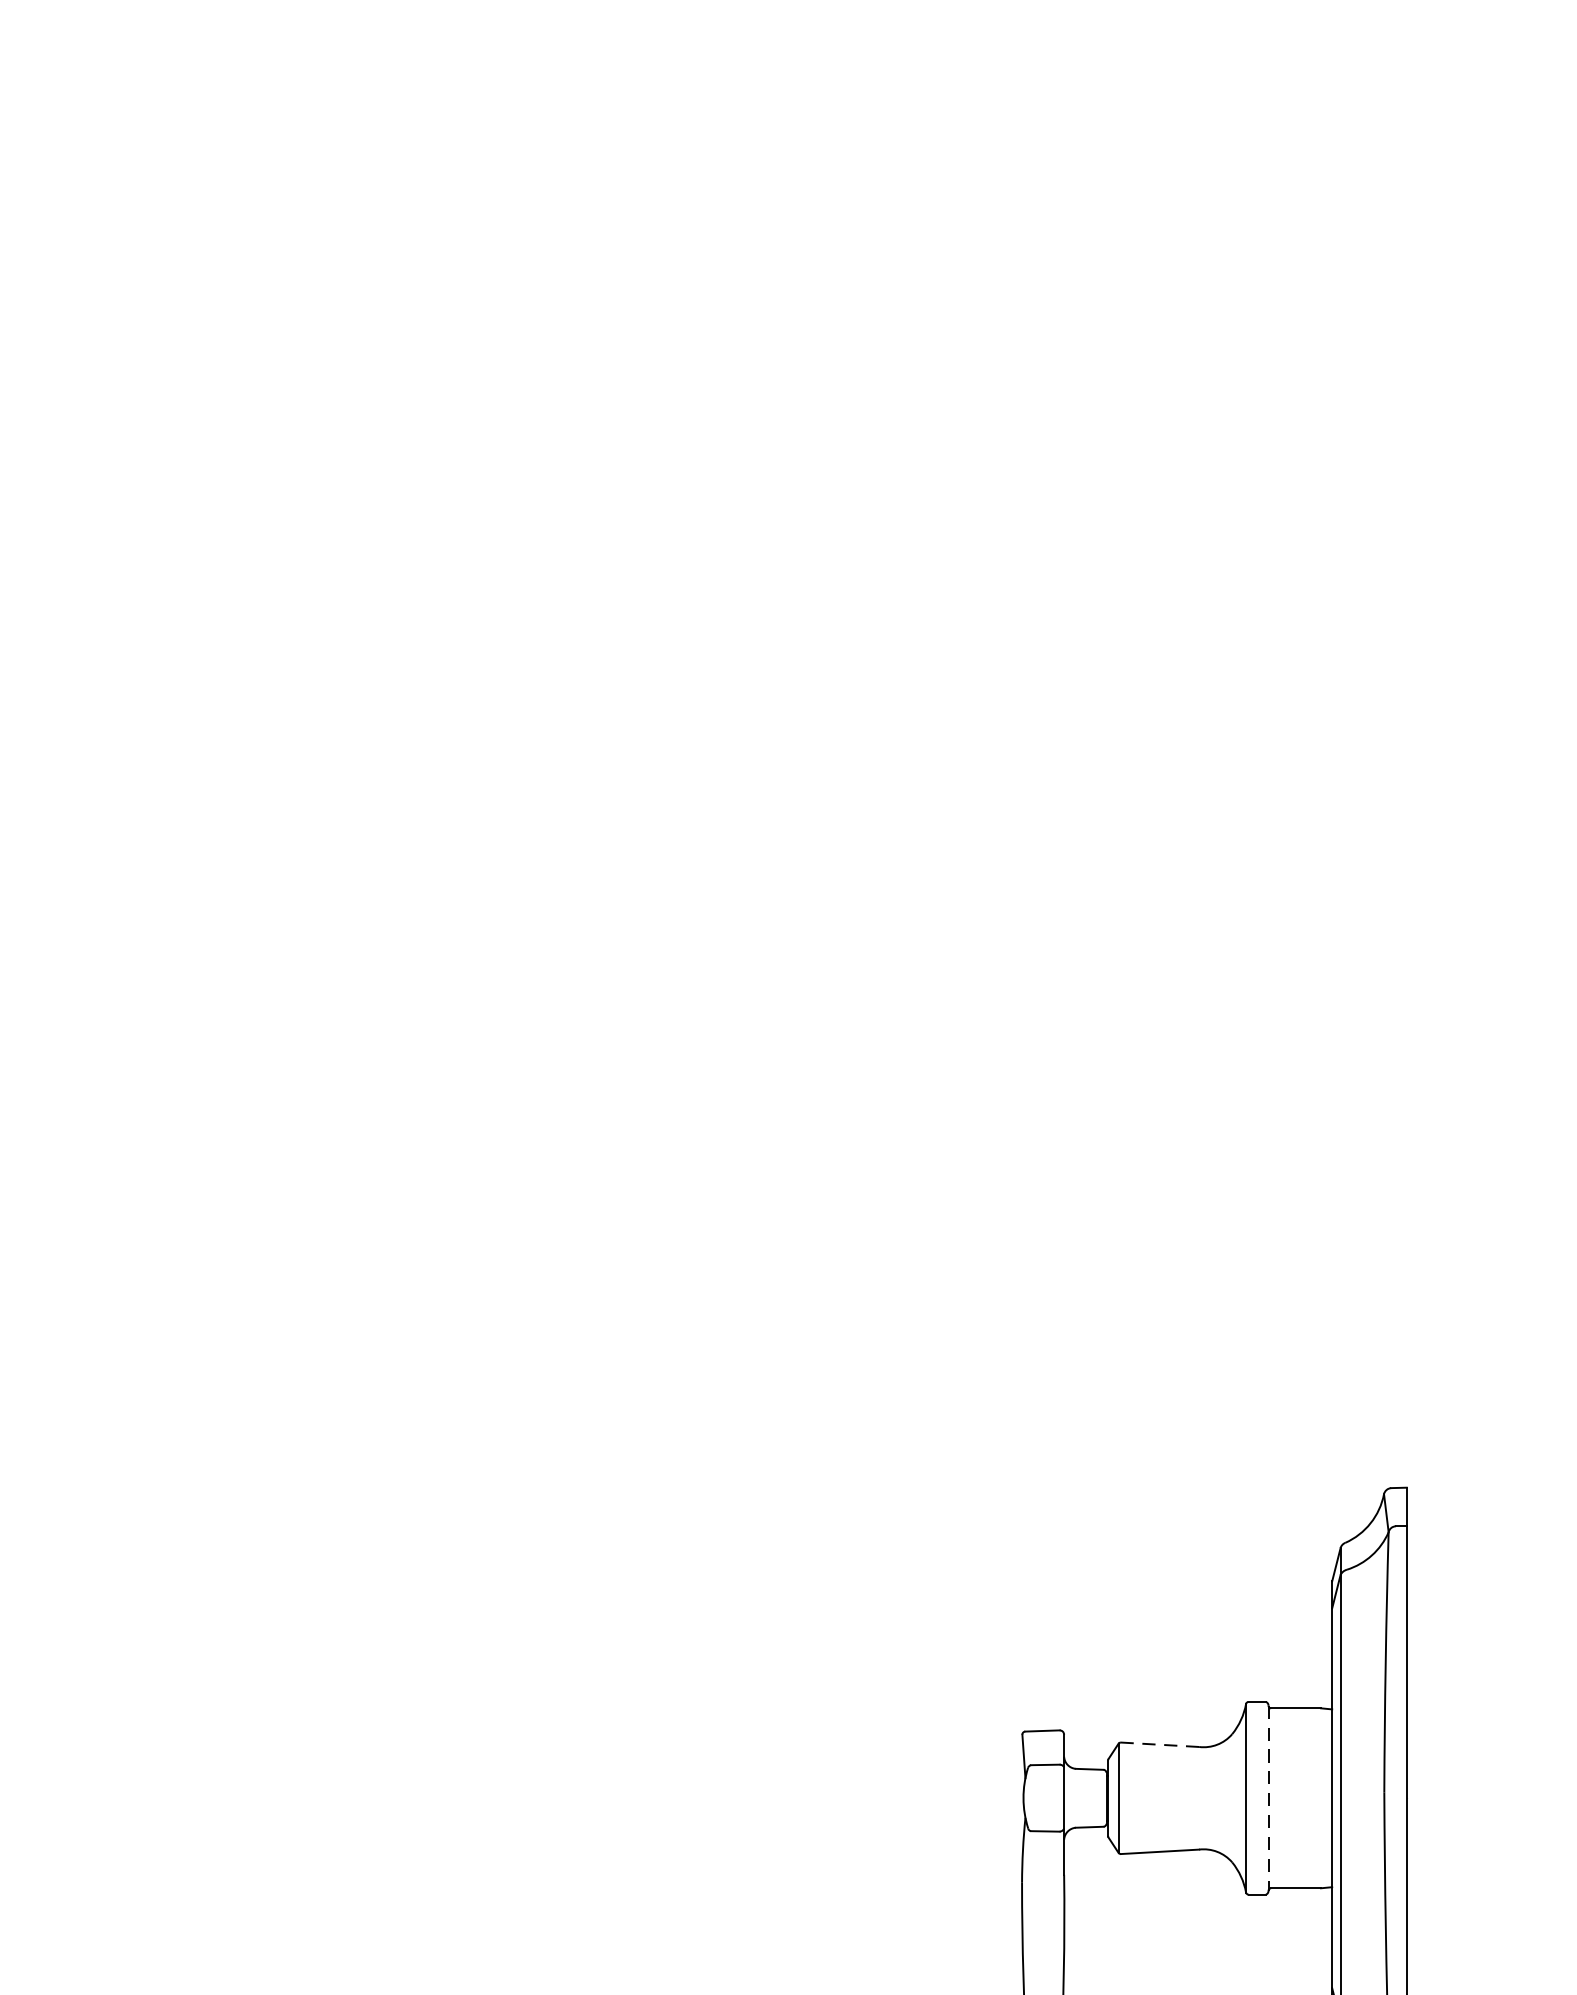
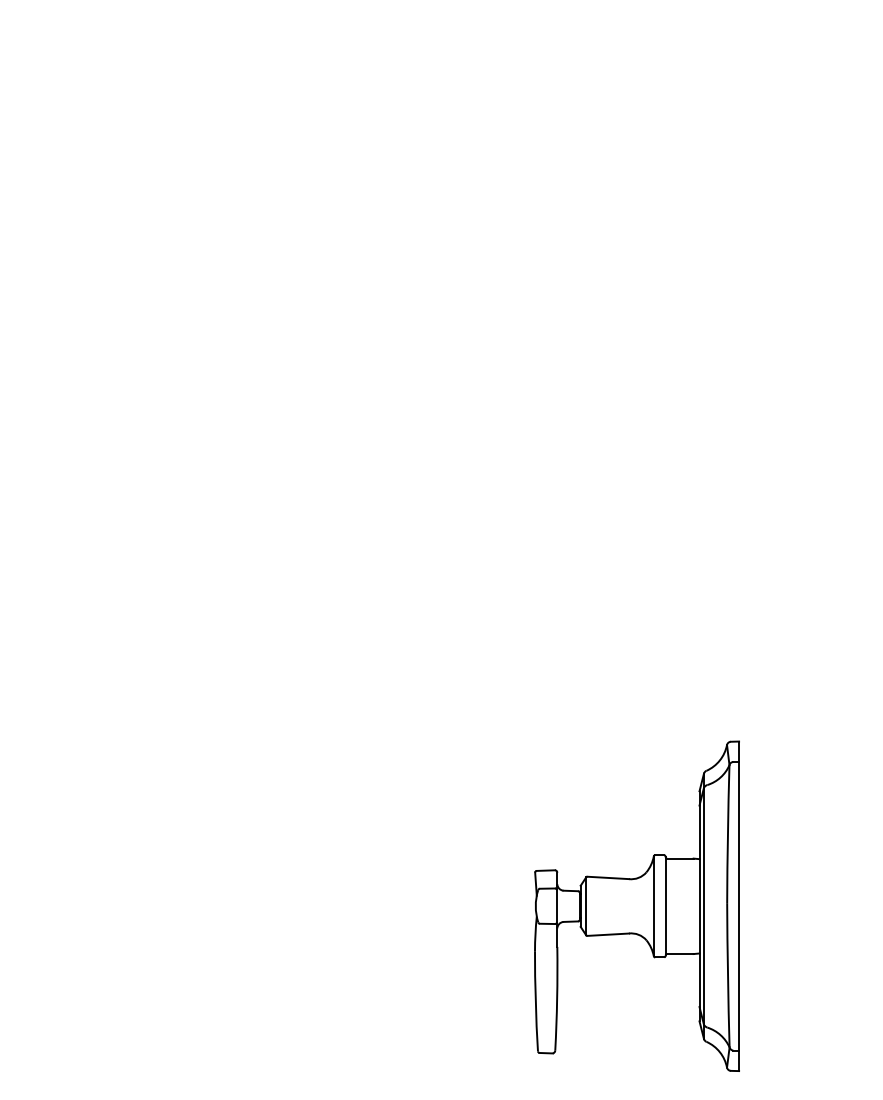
line: (1160, 1743) -> (608, 877), dashed -> solid
line: (1268, 1798) -> (665, 906), dashed -> solid

